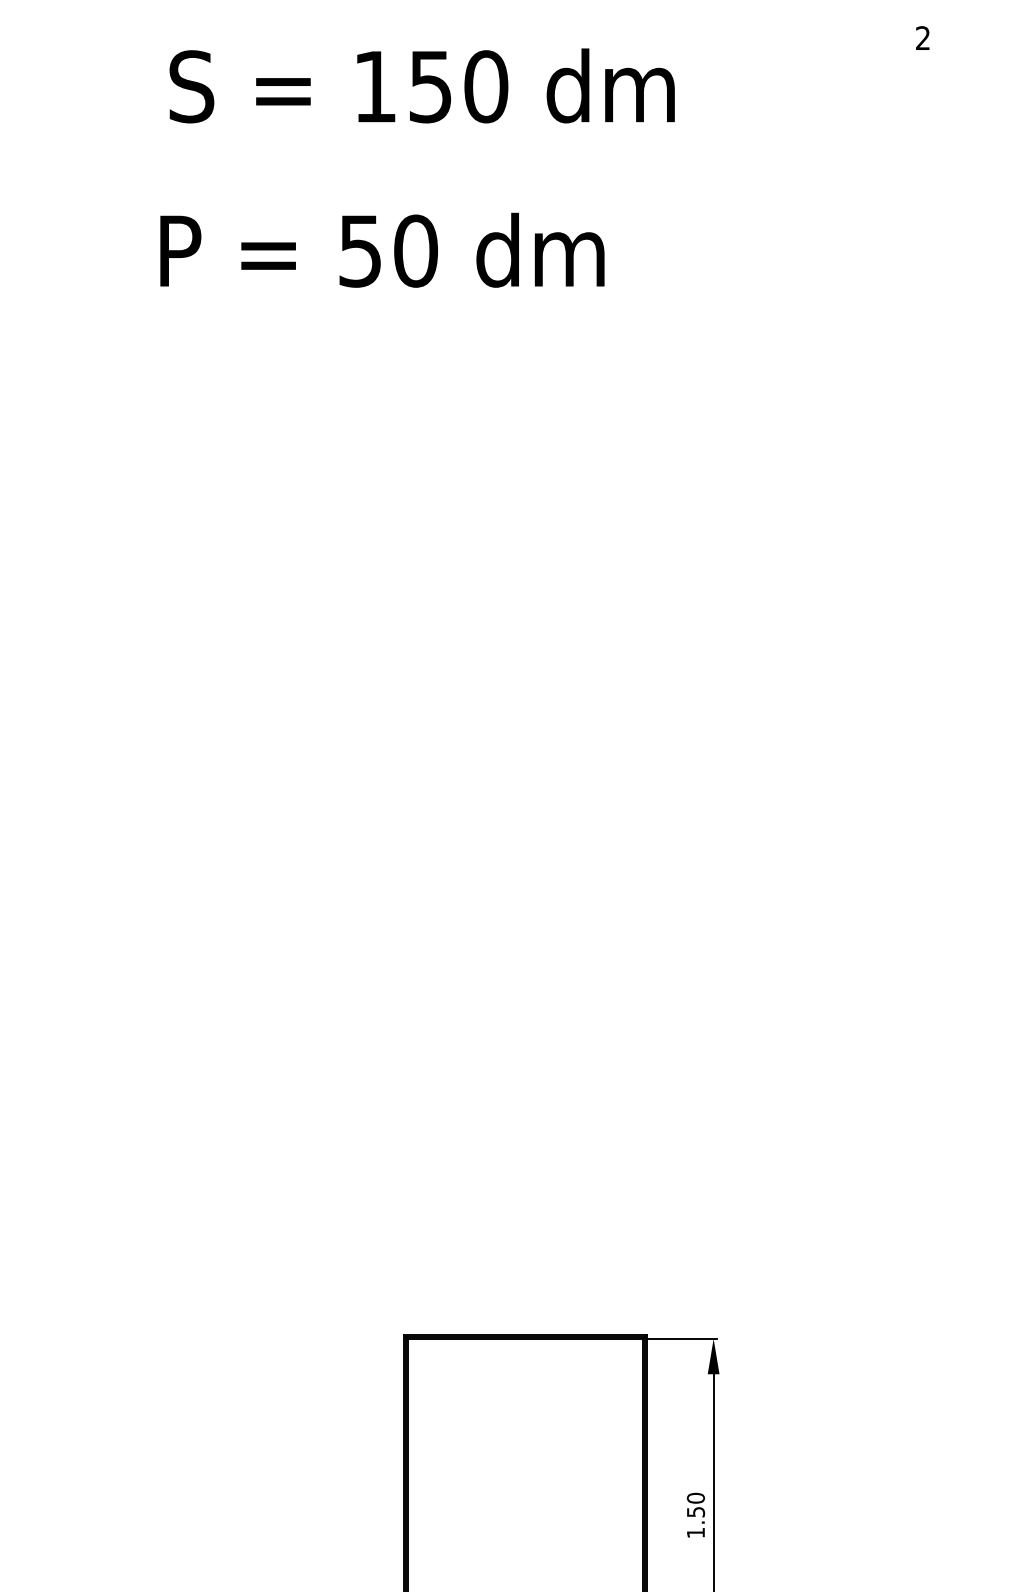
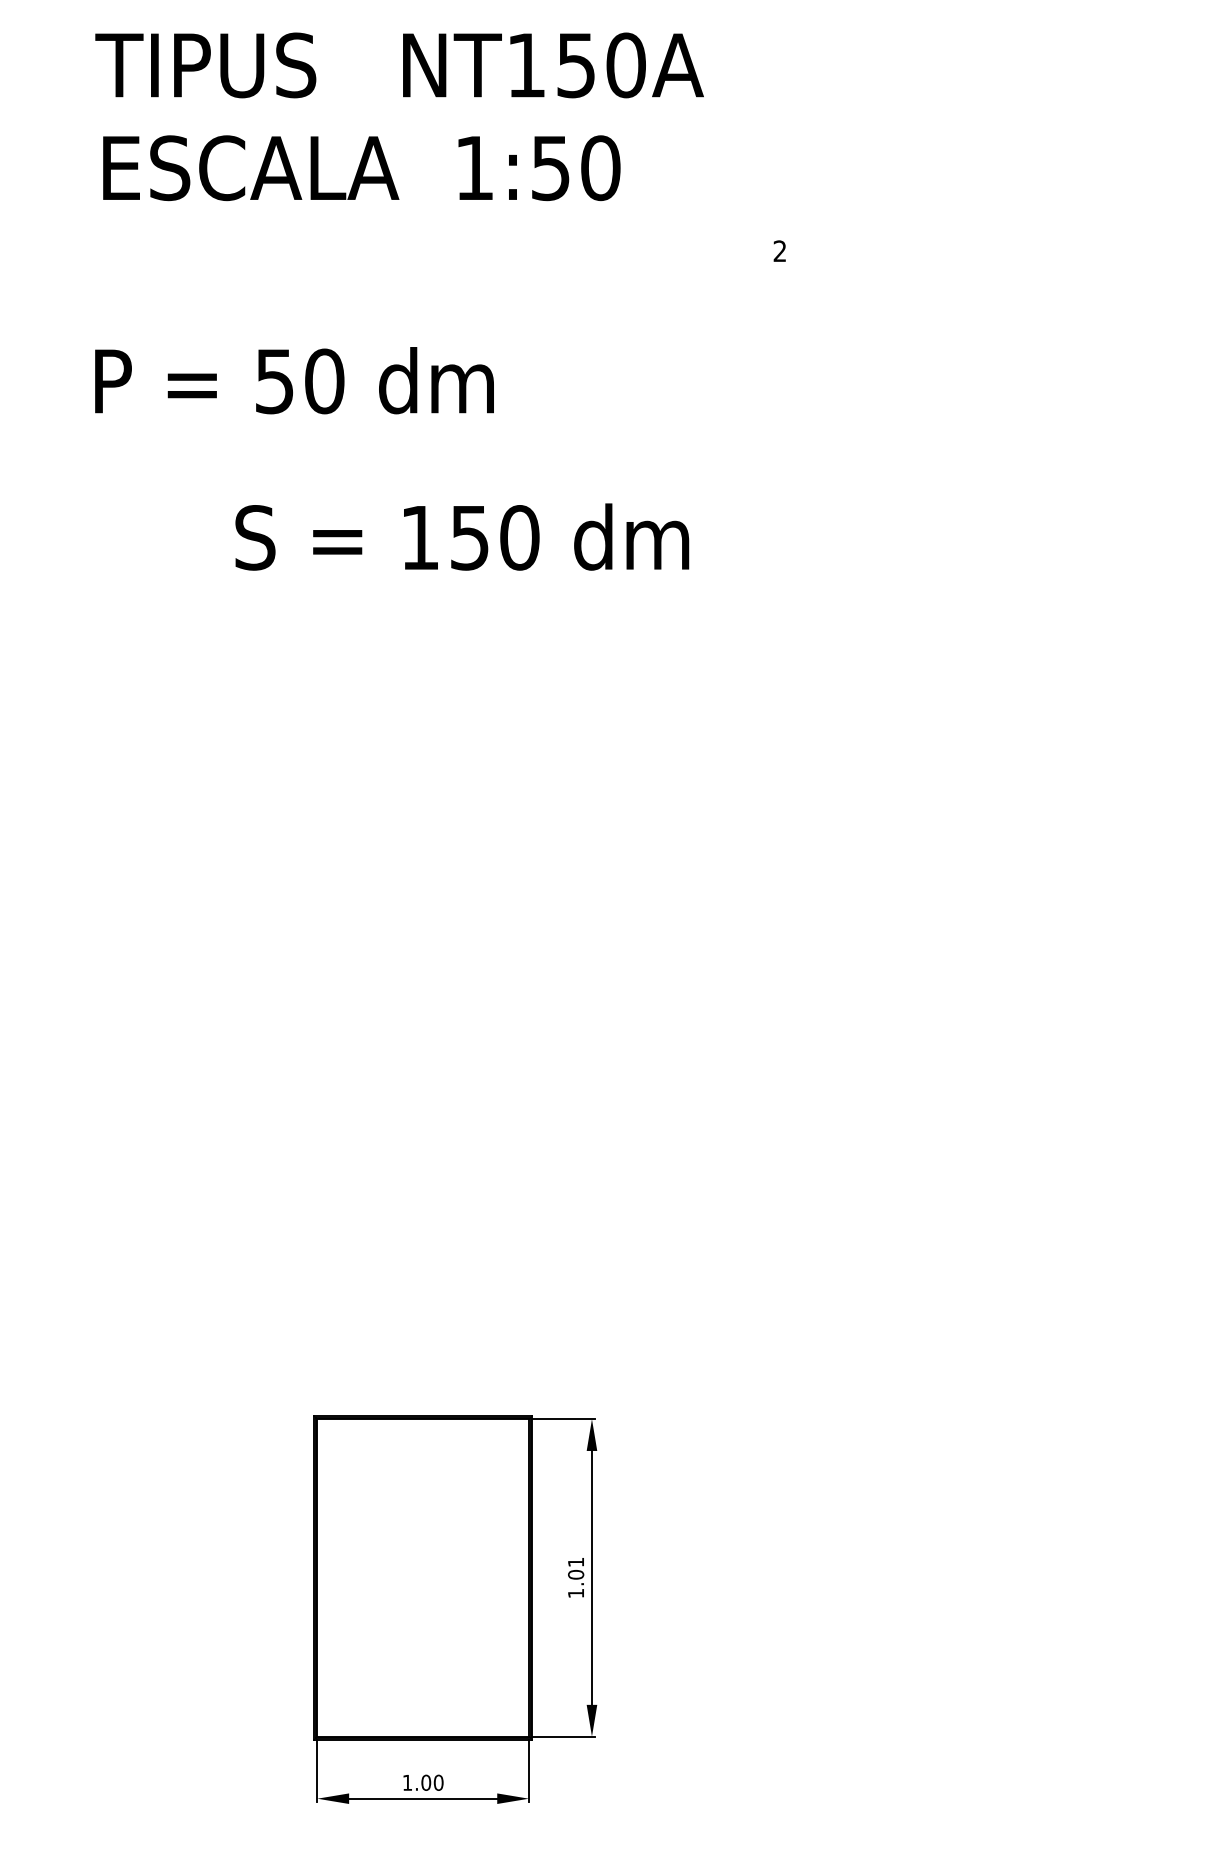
text: (422, 85) -> (462, 536), moved
text: (382, 250) -> (294, 380), moved
text: (696, 1505) -> (576, 1568), 1.50 -> 1.01

